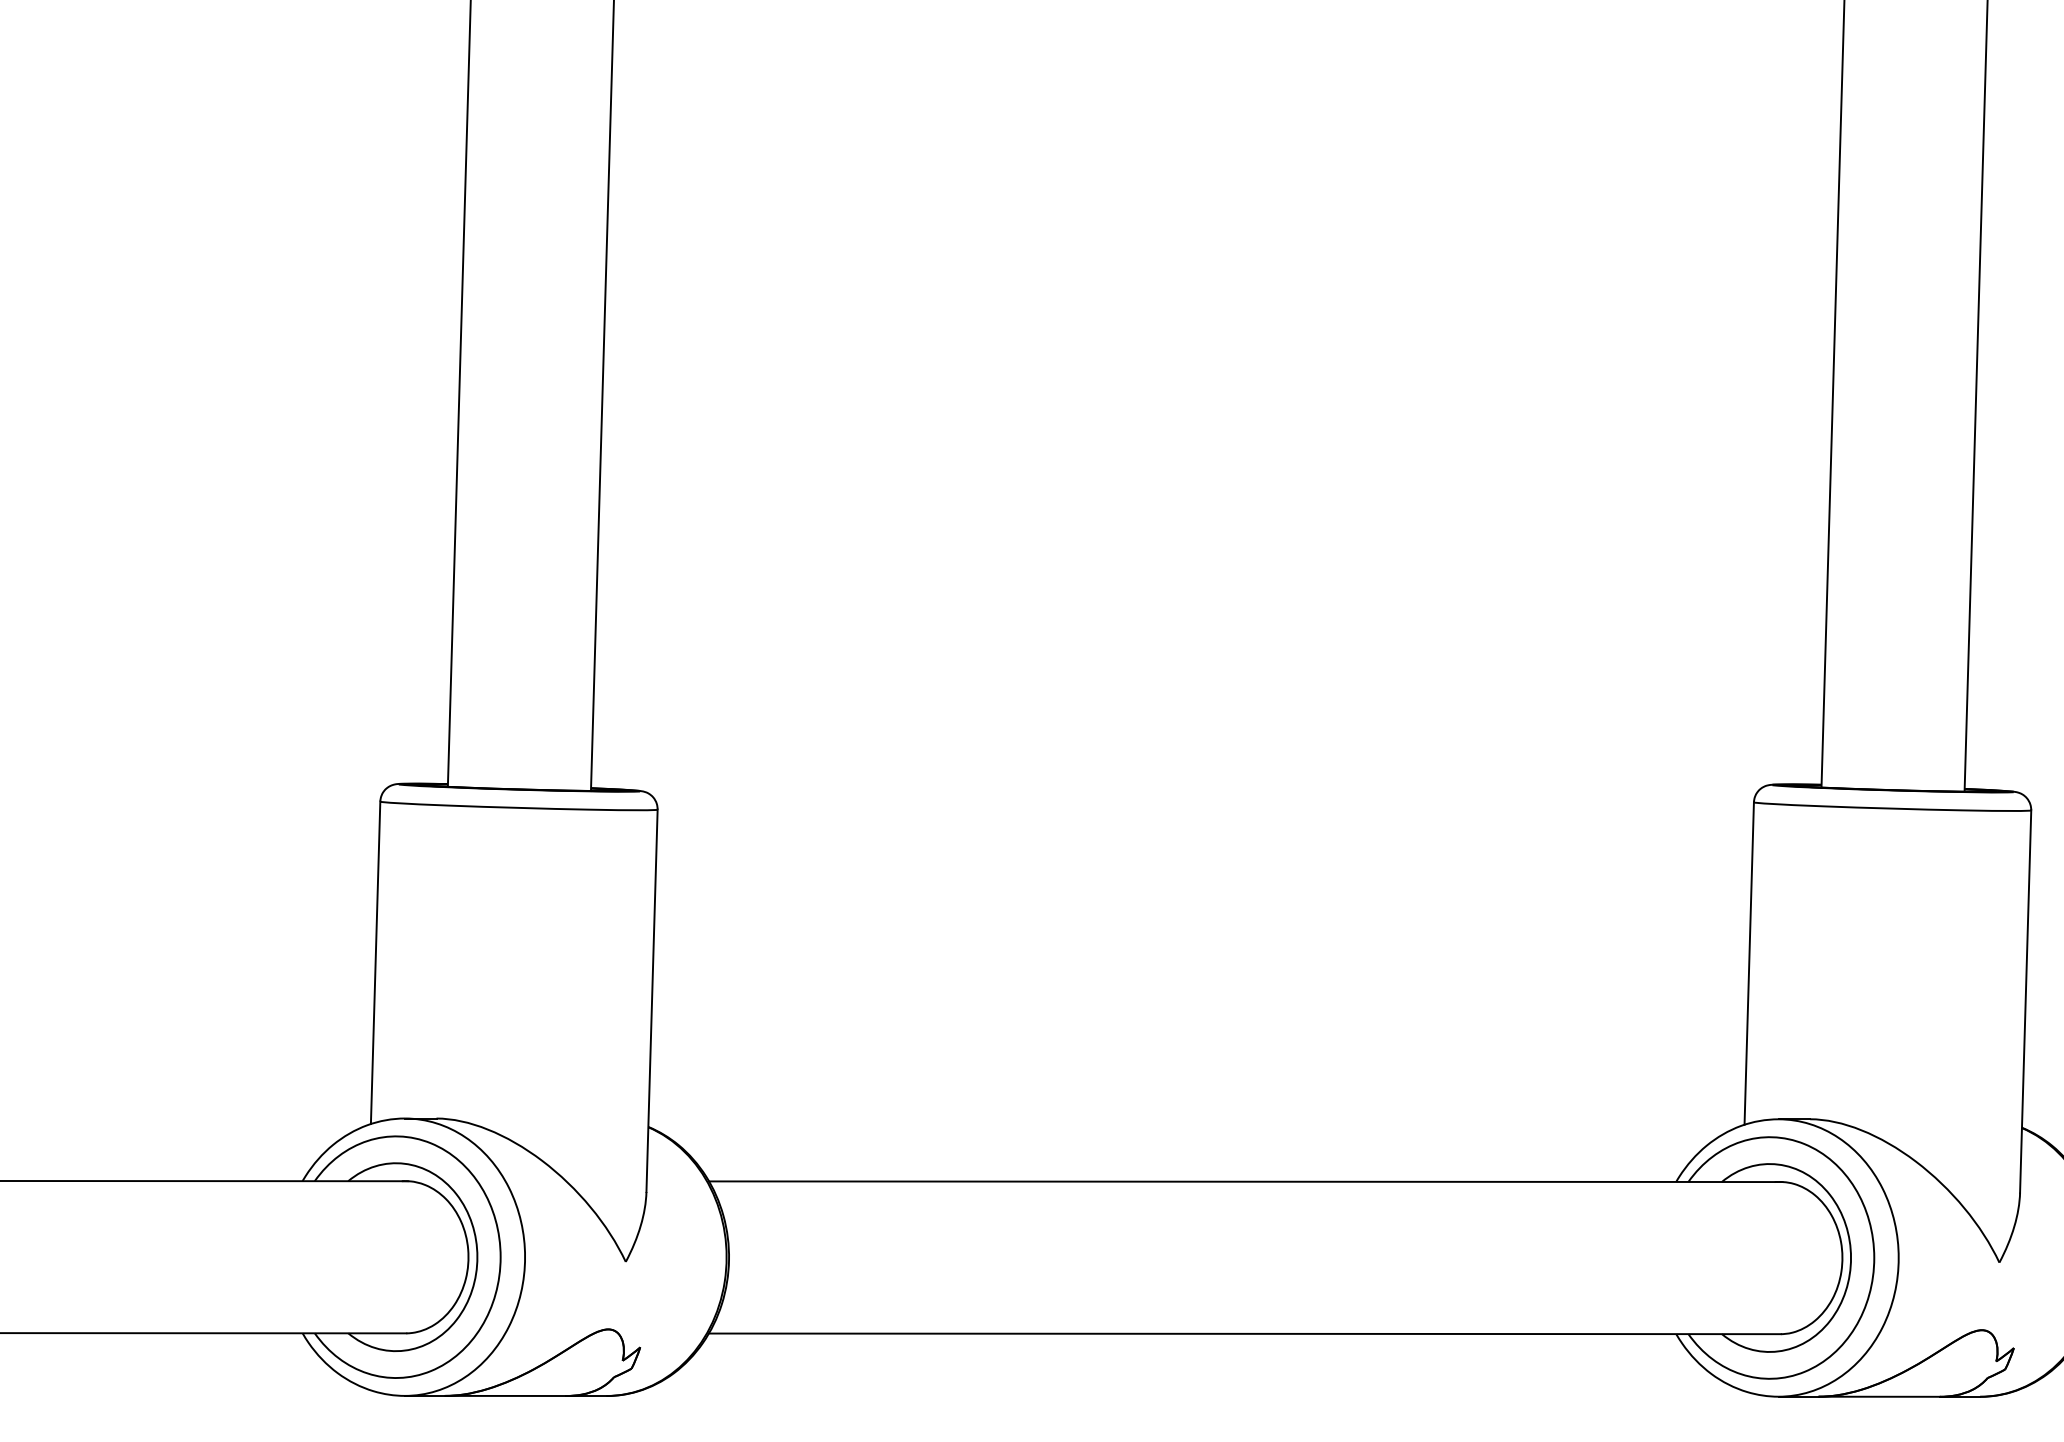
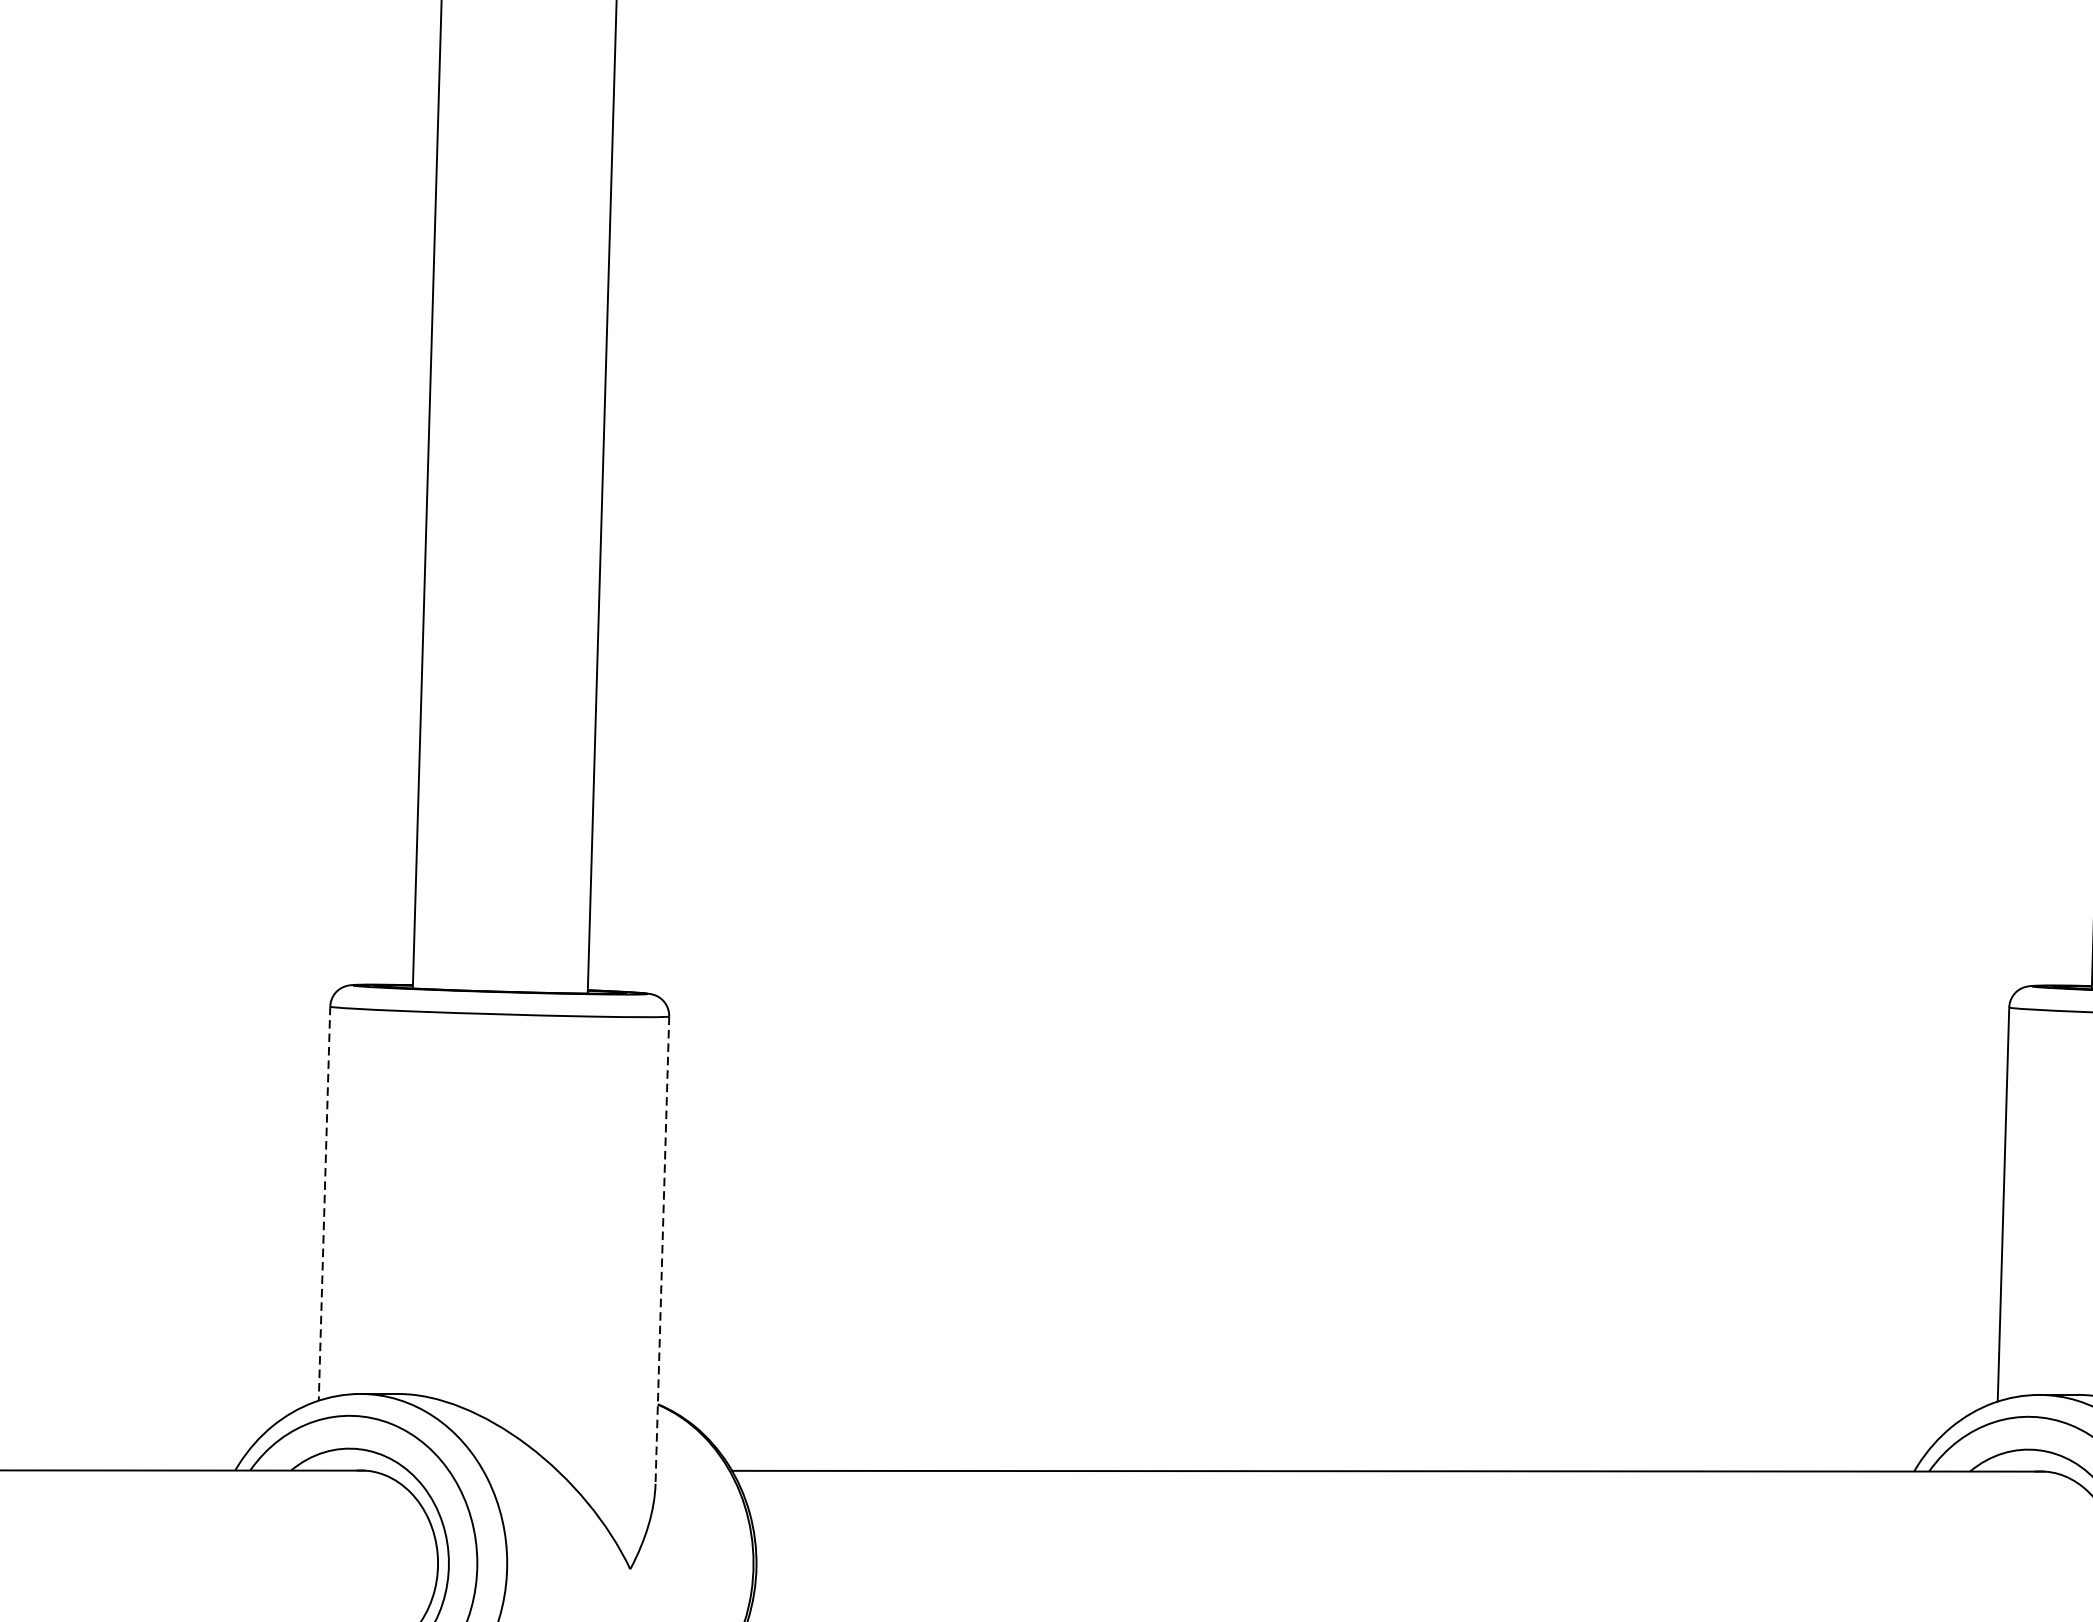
line: (375, 963) -> (324, 1204), solid -> dashed
line: (652, 1001) -> (662, 1250), solid -> dashed

